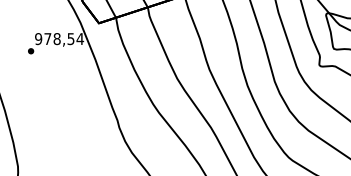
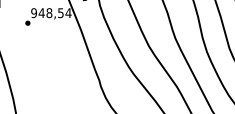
text: (47, 38) -> (41, 12), 978,54 -> 948,54

